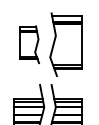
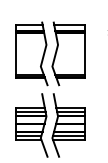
part: (29, 44) -> (31, 53), size x1.67

